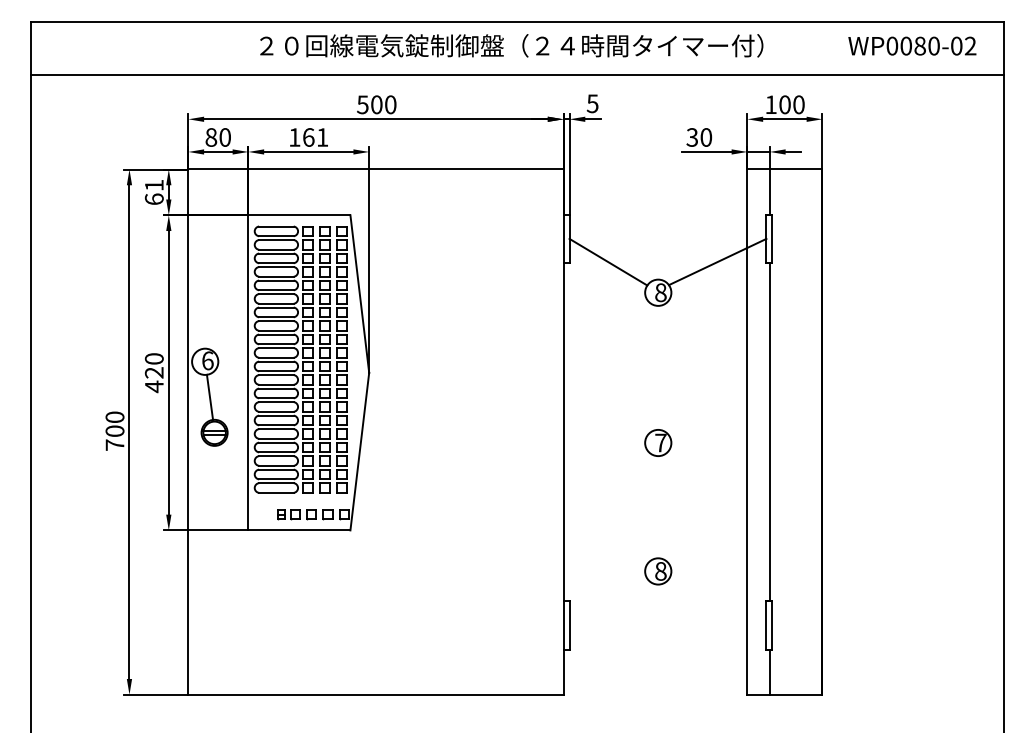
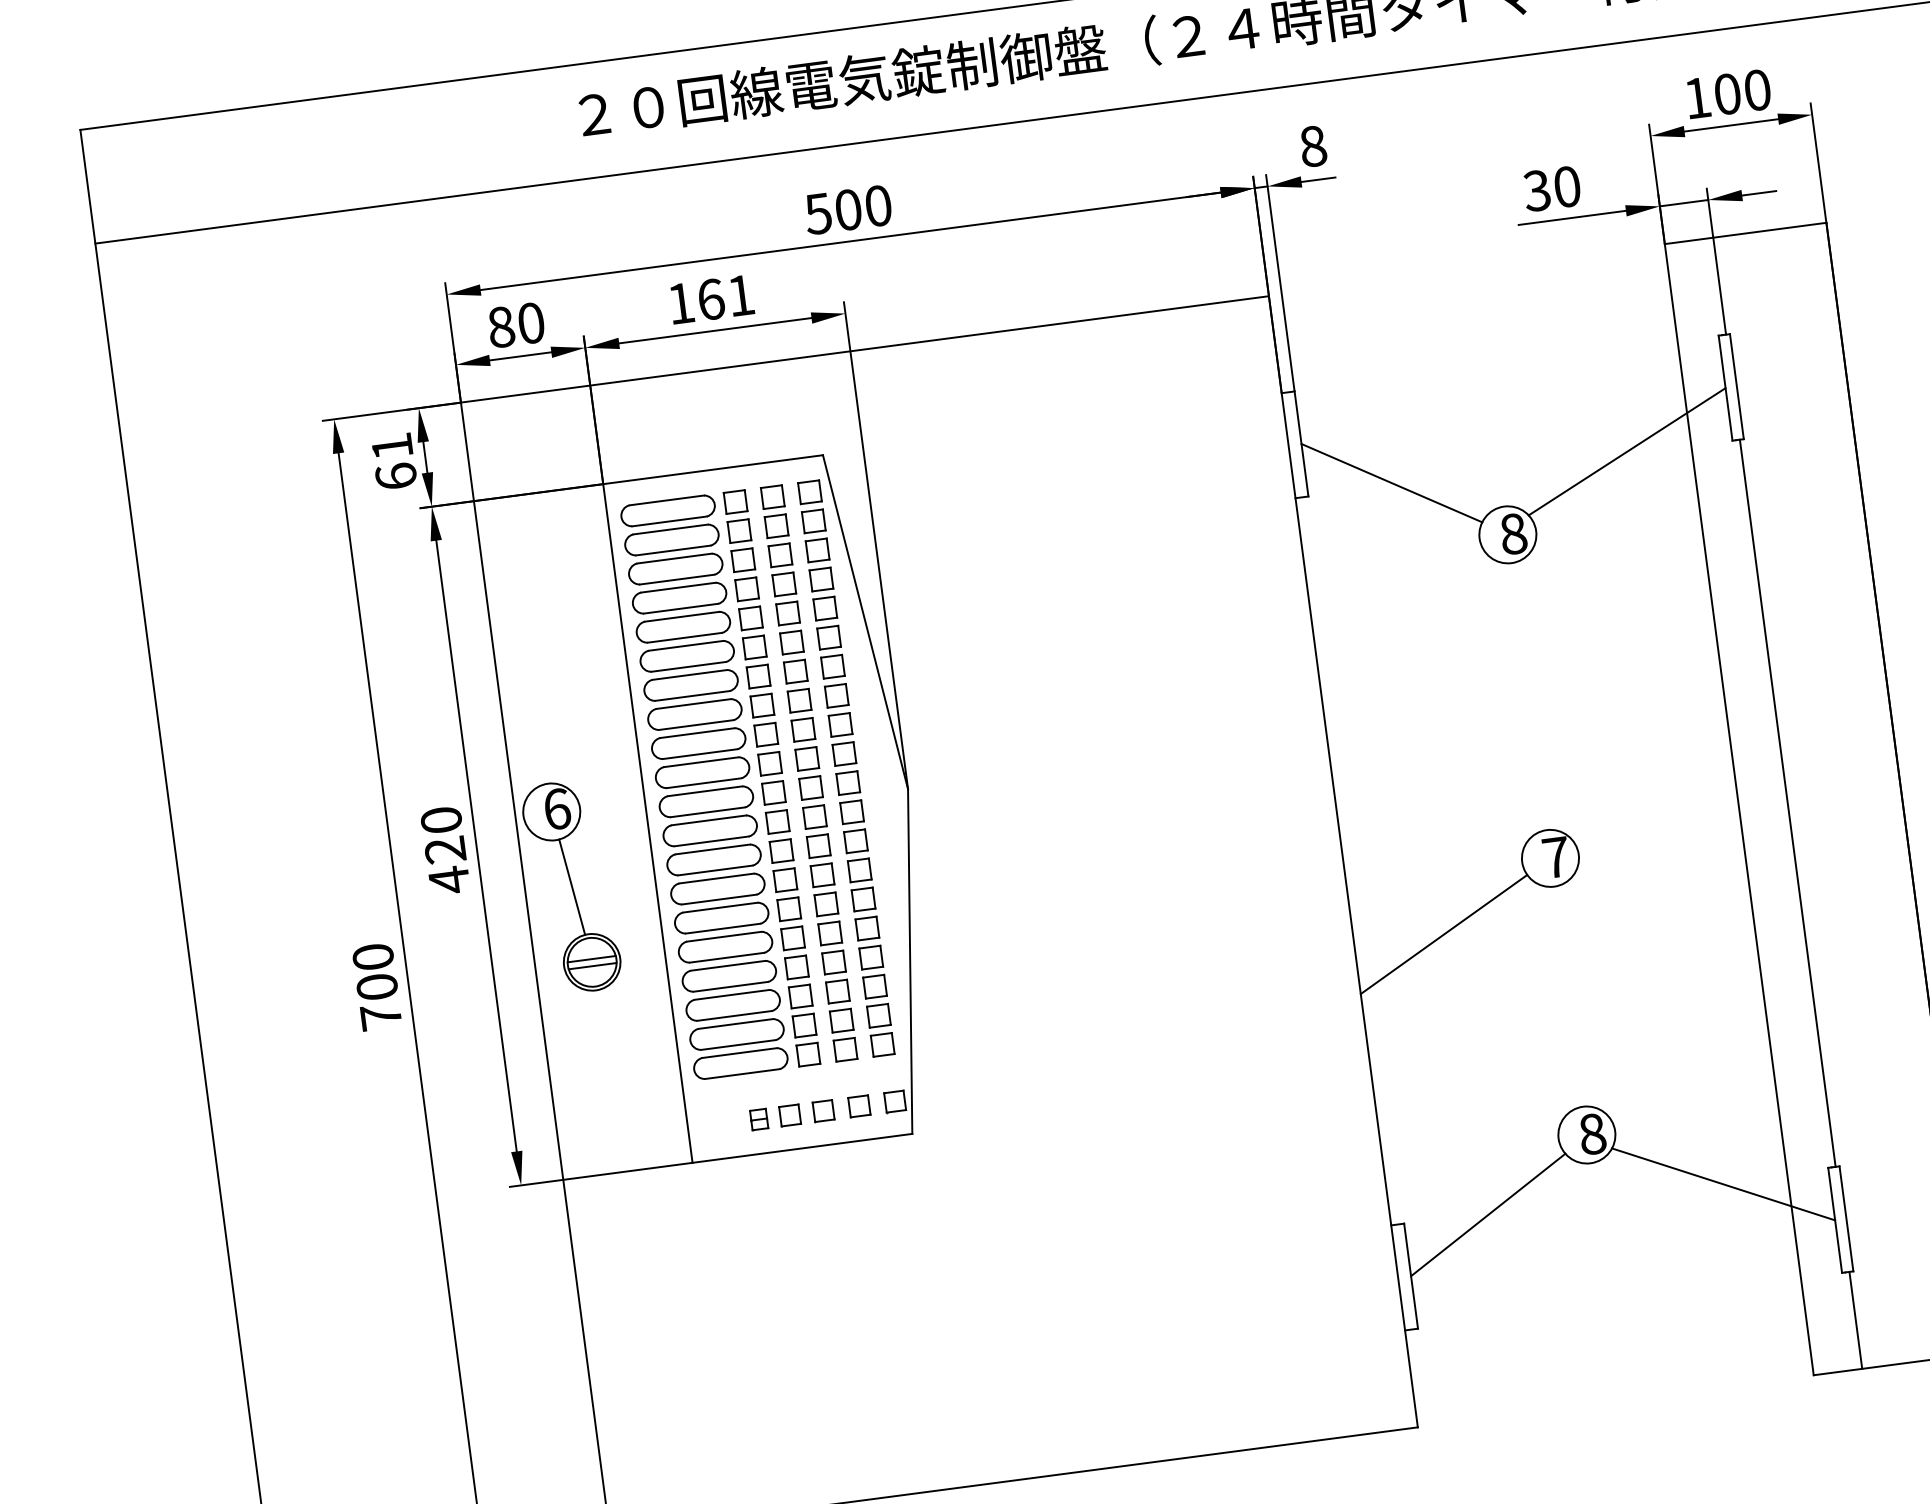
text: (592, 103) -> (1312, 145), 5 -> 8
line: (604, 471) -> (1442, 935), added
line: (608, 601) -> (1488, 1213), added
line: (717, 602) -> (1723, 1185), added

